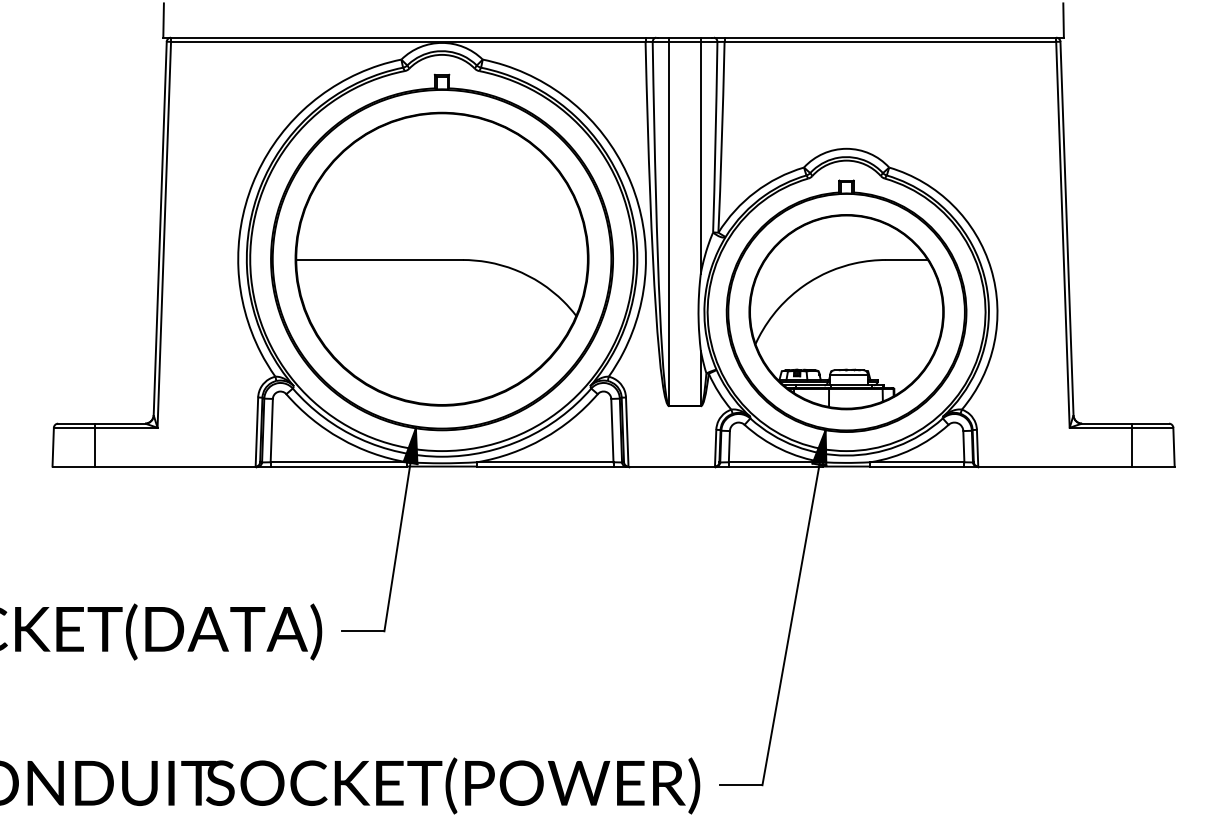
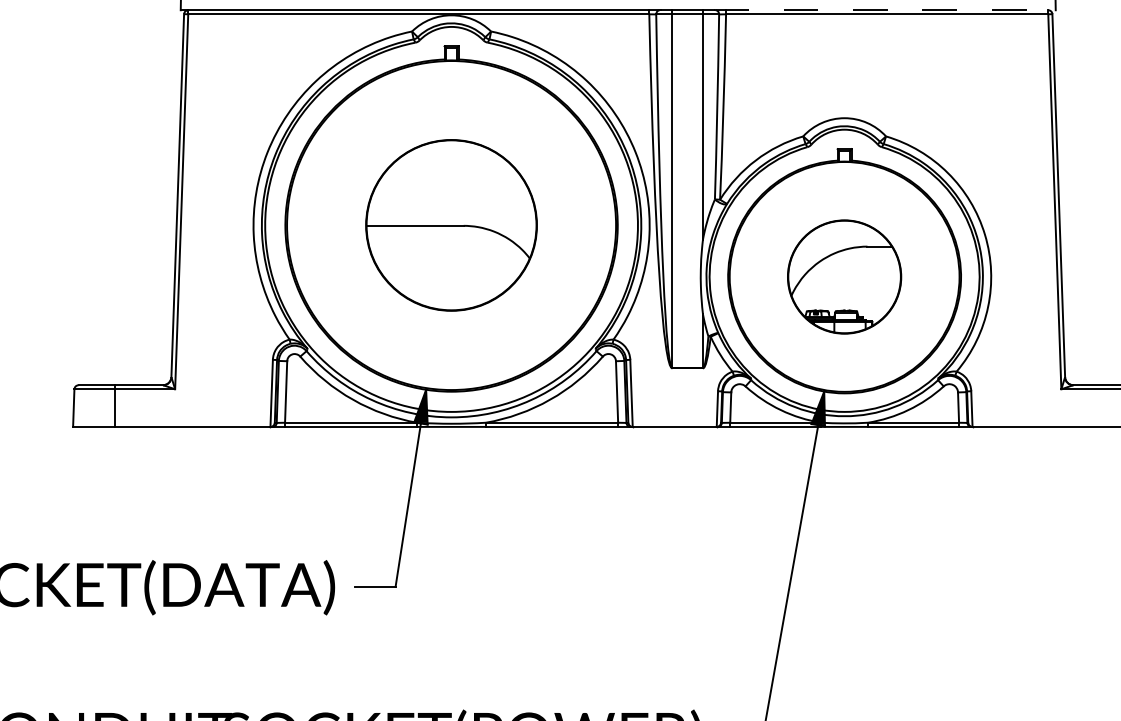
line: (888, 37) -> (885, 10), solid -> dashed
part: (441, 258) -> (451, 224), size x0.6
part: (846, 312) -> (844, 277), size x0.6

